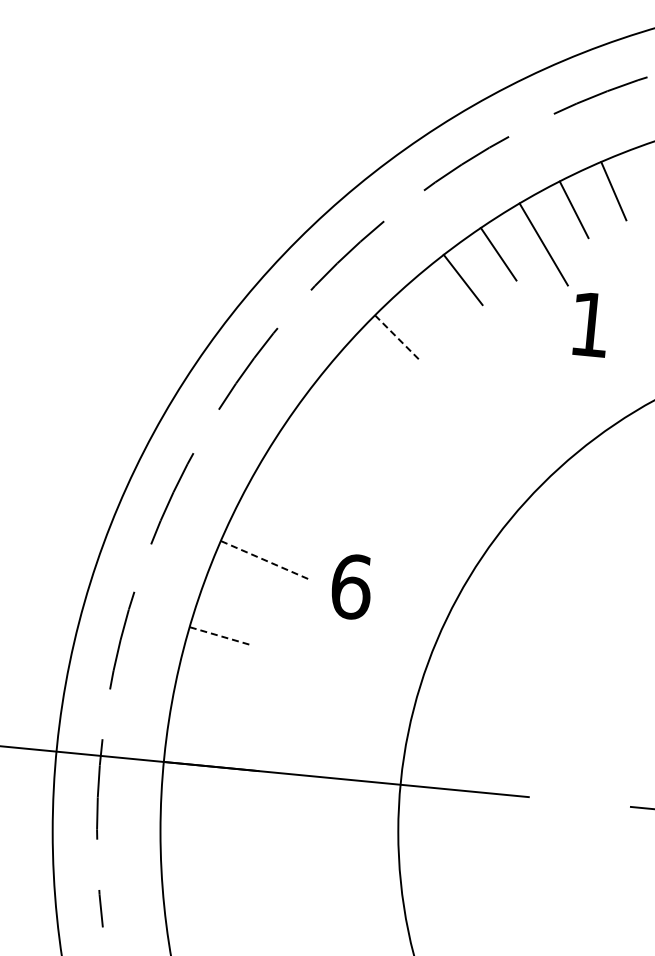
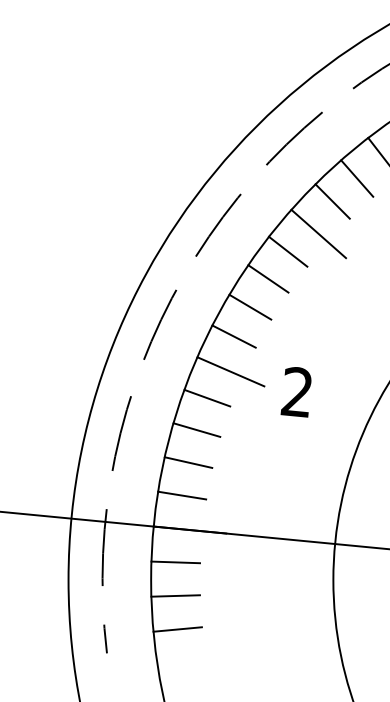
line: (429, 307) -> (357, 178), added
line: (397, 337) -> (332, 201), dashed -> solid
line: (378, 379) -> (318, 233), added
line: (339, 402) -> (288, 251), added
line: (313, 438) -> (268, 278), added
line: (289, 475) -> (249, 307), added
line: (268, 513) -> (233, 336), added
line: (264, 560) -> (230, 372), dashed -> solid
text: (349, 586) -> (295, 392), 6 -> 2
line: (233, 594) -> (207, 398), added
line: (220, 636) -> (197, 430), dashed -> solid
line: (209, 678) -> (188, 462), added
line: (200, 721) -> (181, 495), added
line: (192, 808) -> (175, 562), added
line: (192, 852) -> (175, 595), added
line: (194, 896) -> (177, 629), added

